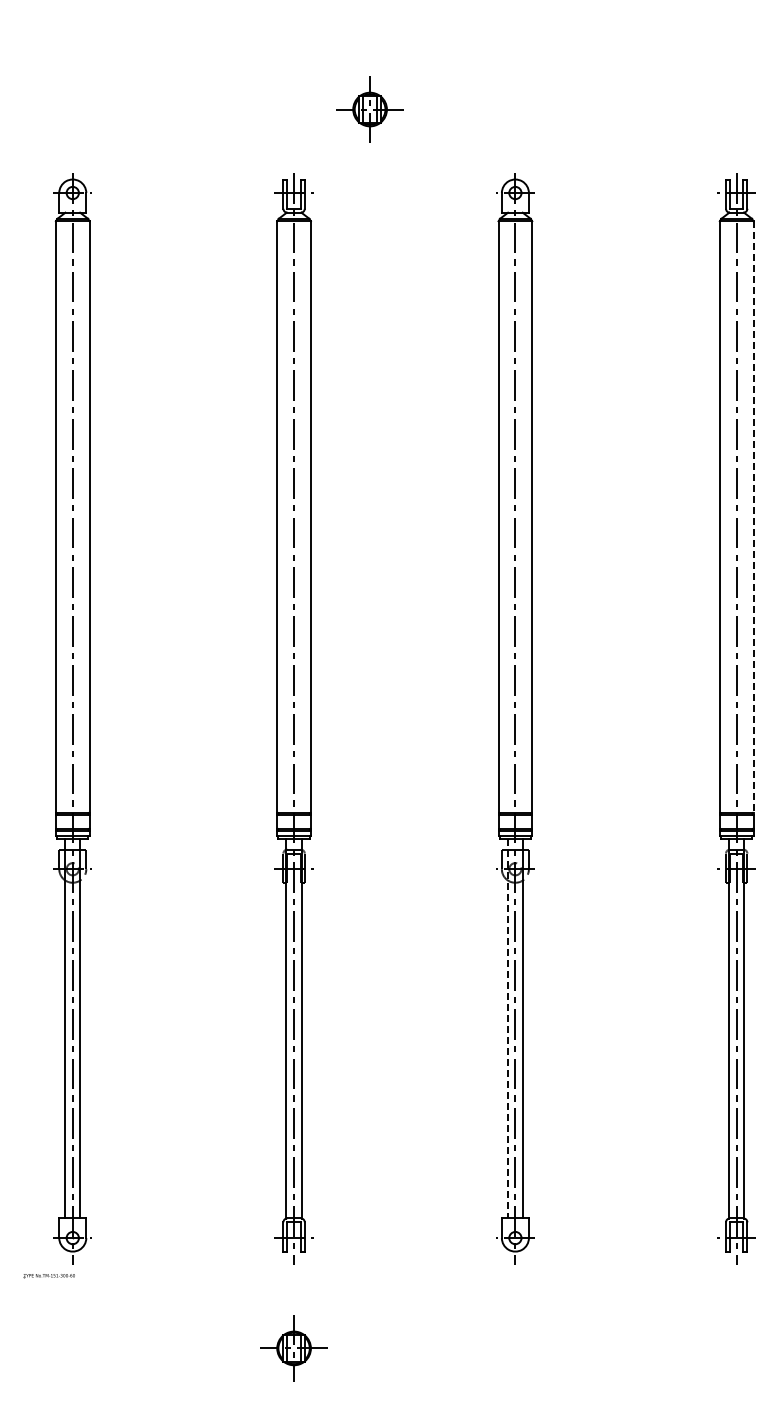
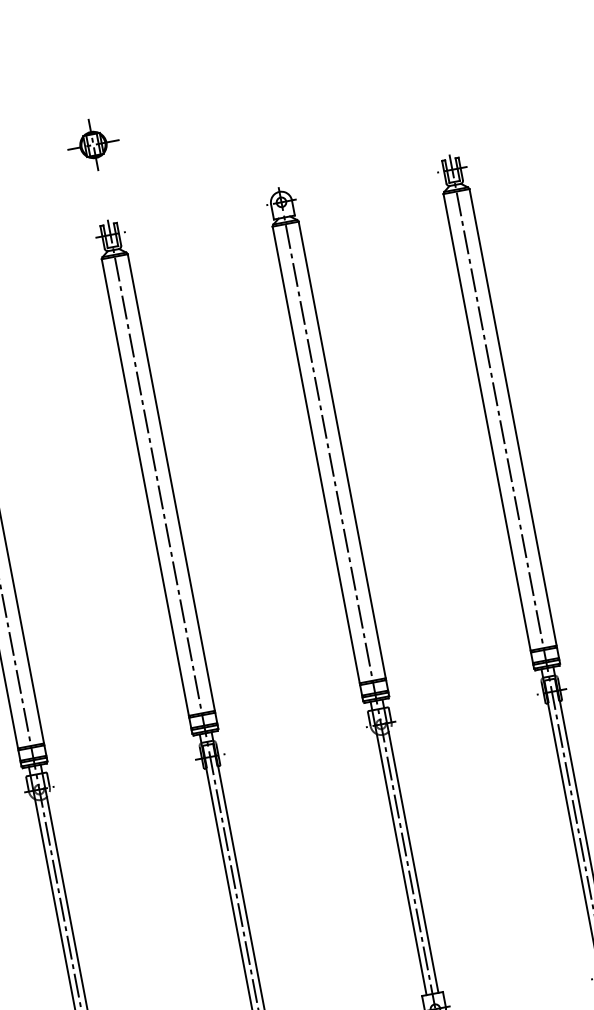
part: (369, 109) -> (93, 145), moved
line: (753, 517) -> (513, 417), dashed -> solid
line: (507, 1028) -> (398, 848), dashed -> solid

